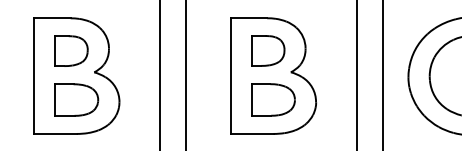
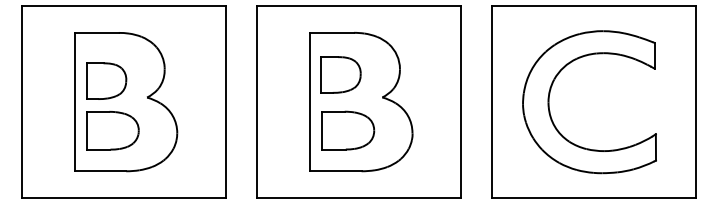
part: (71, 50) -> (106, 80), moved
part: (267, 50) -> (340, 74), moved
part: (76, 99) -> (112, 130), moved
part: (273, 99) -> (348, 130), moved

